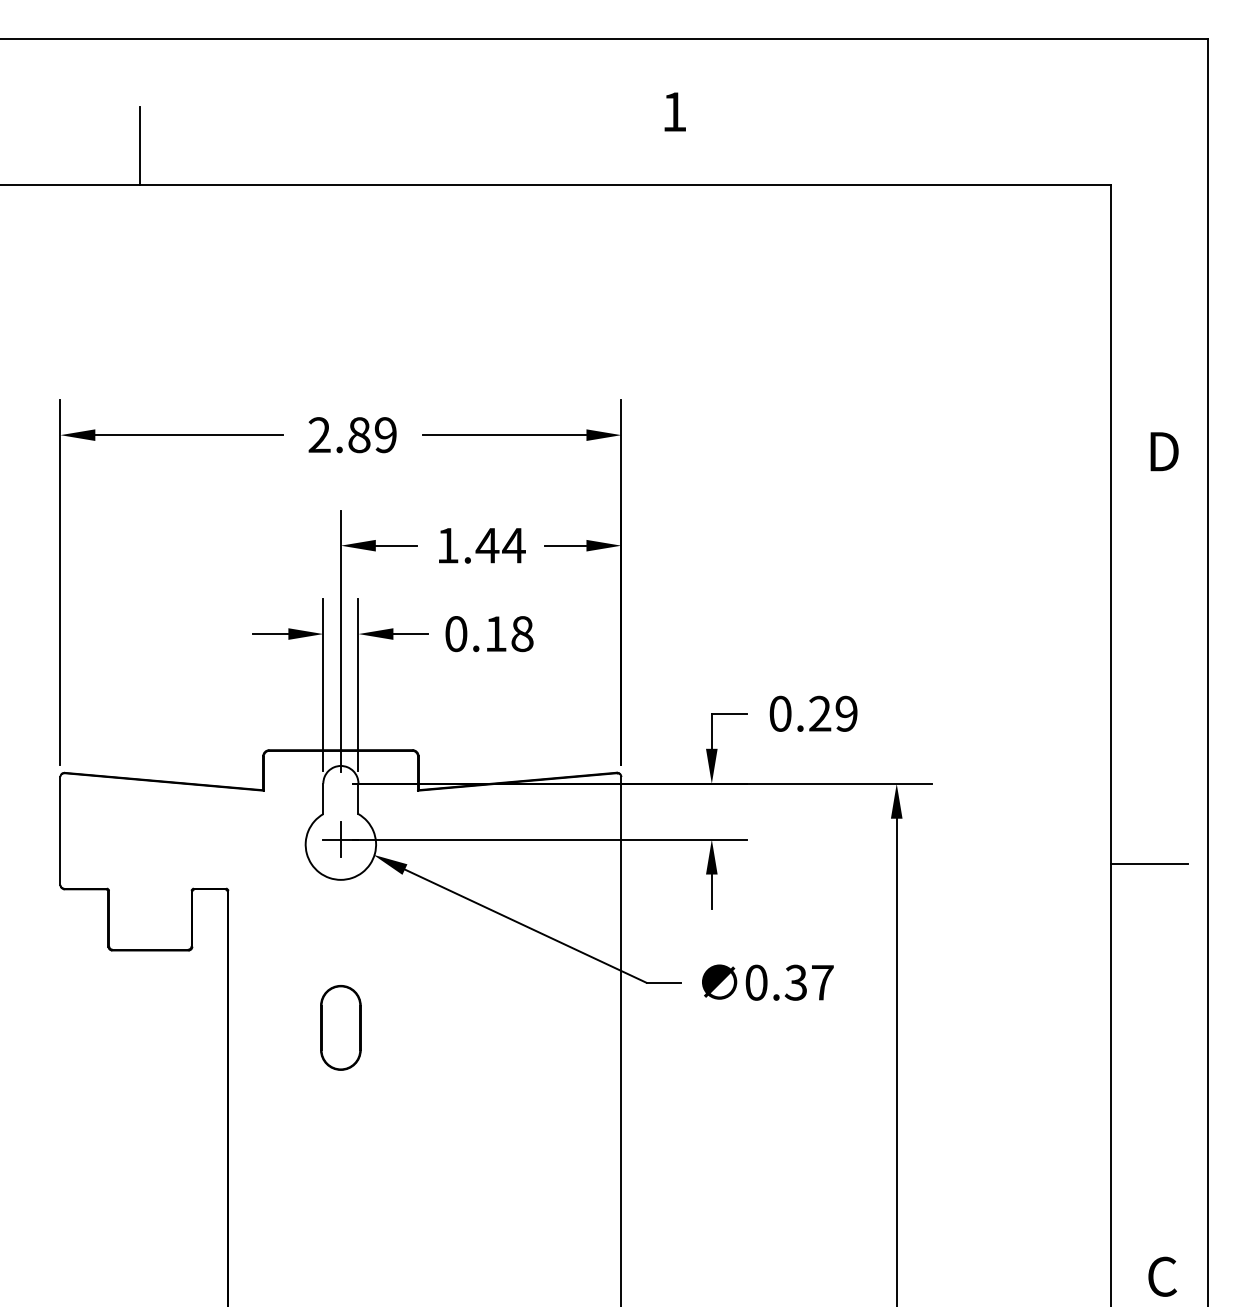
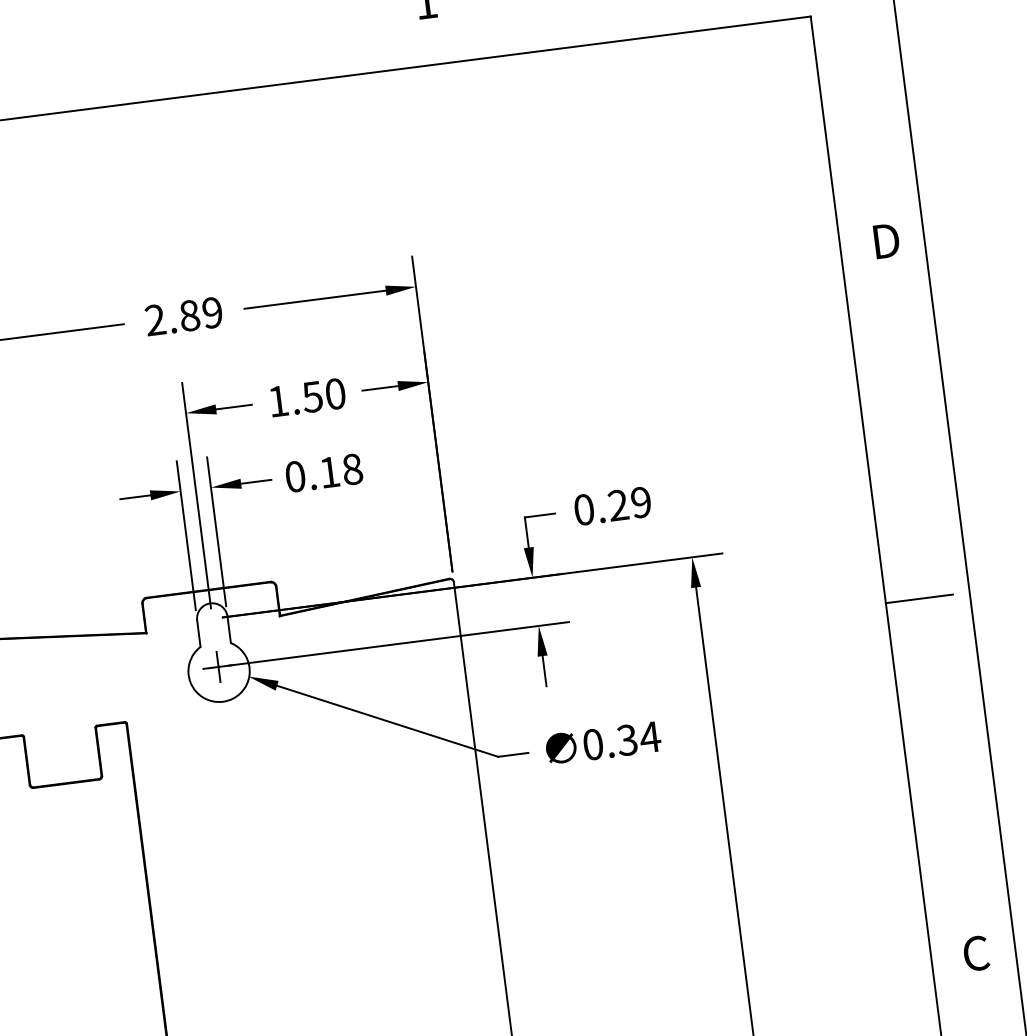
text: (500, 545) -> (323, 395), 1.44 -> 1.50
text: (822, 982) -> (650, 737), 0.37 -> 0.34
part: (340, 1027) -> (238, 829), removed

